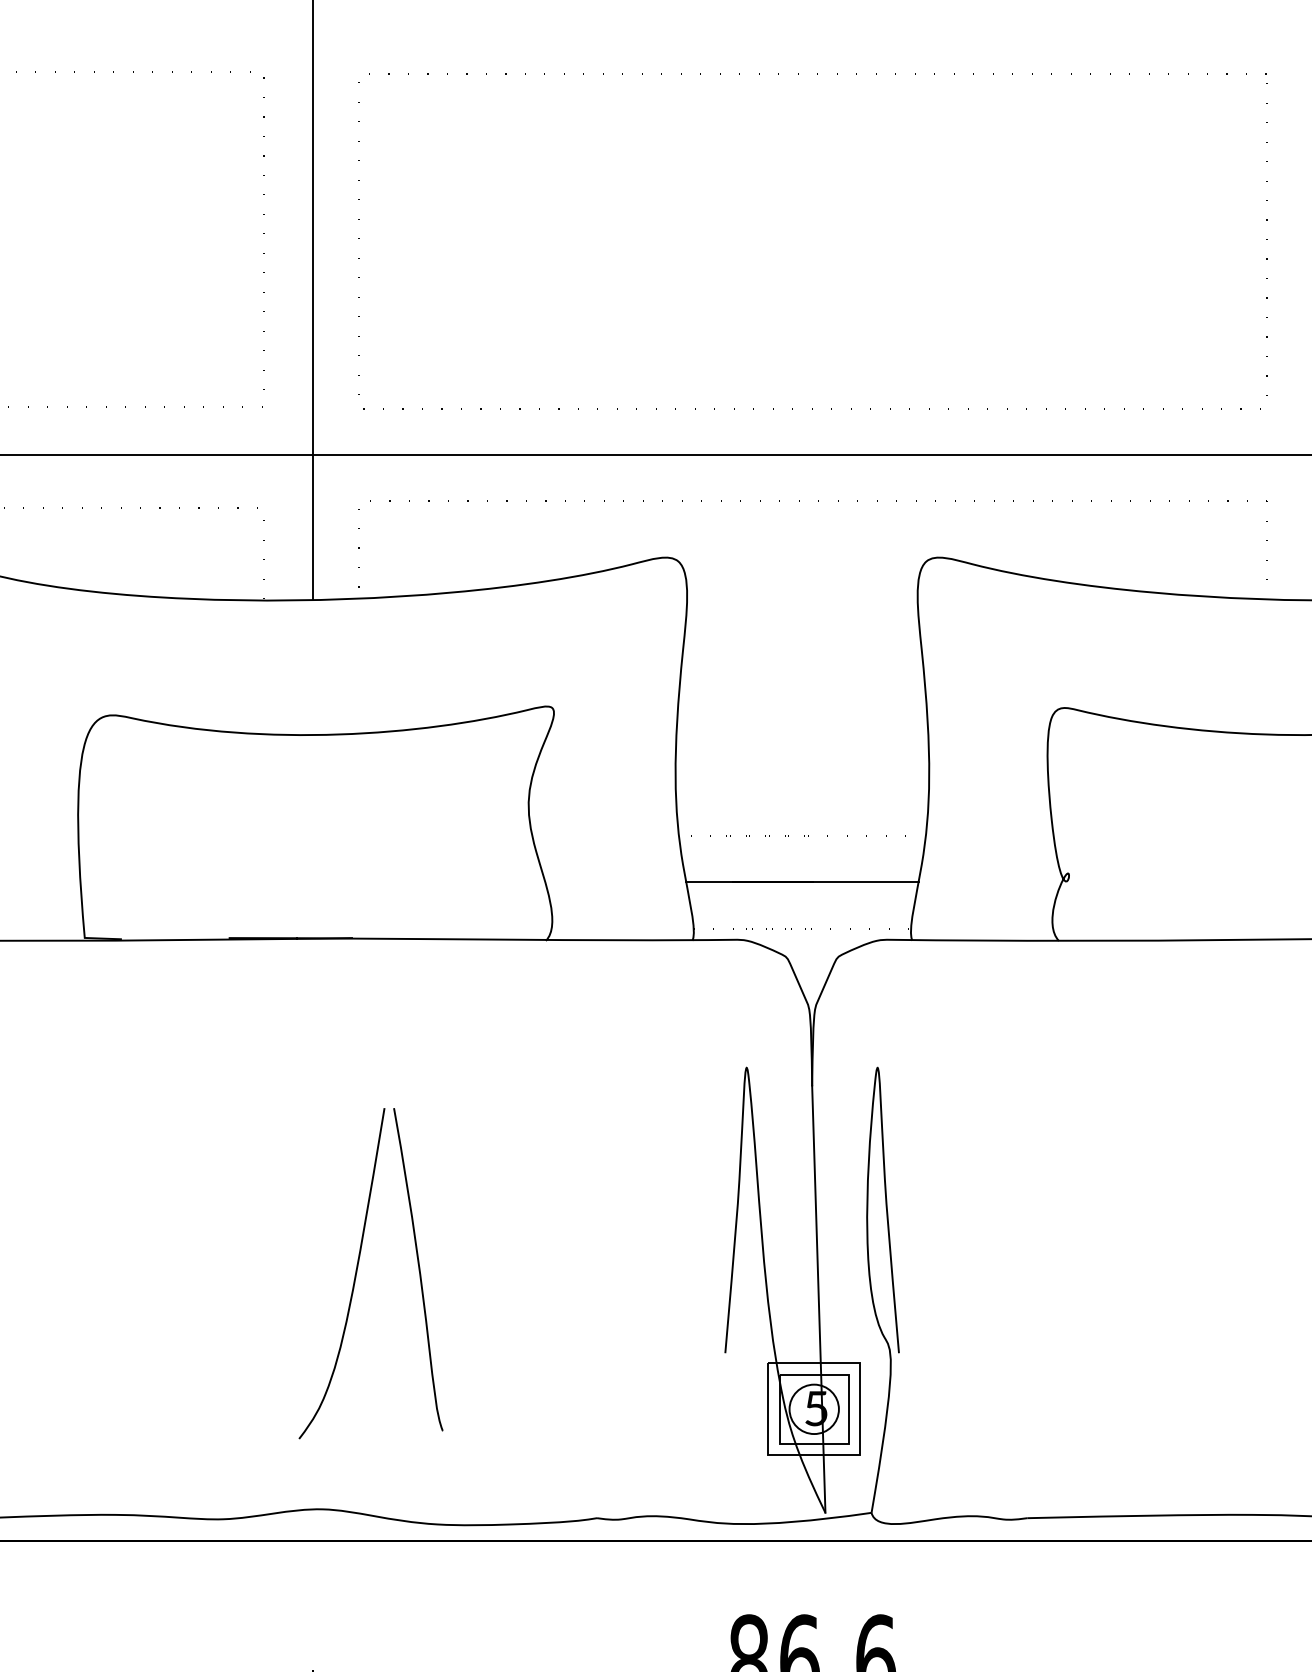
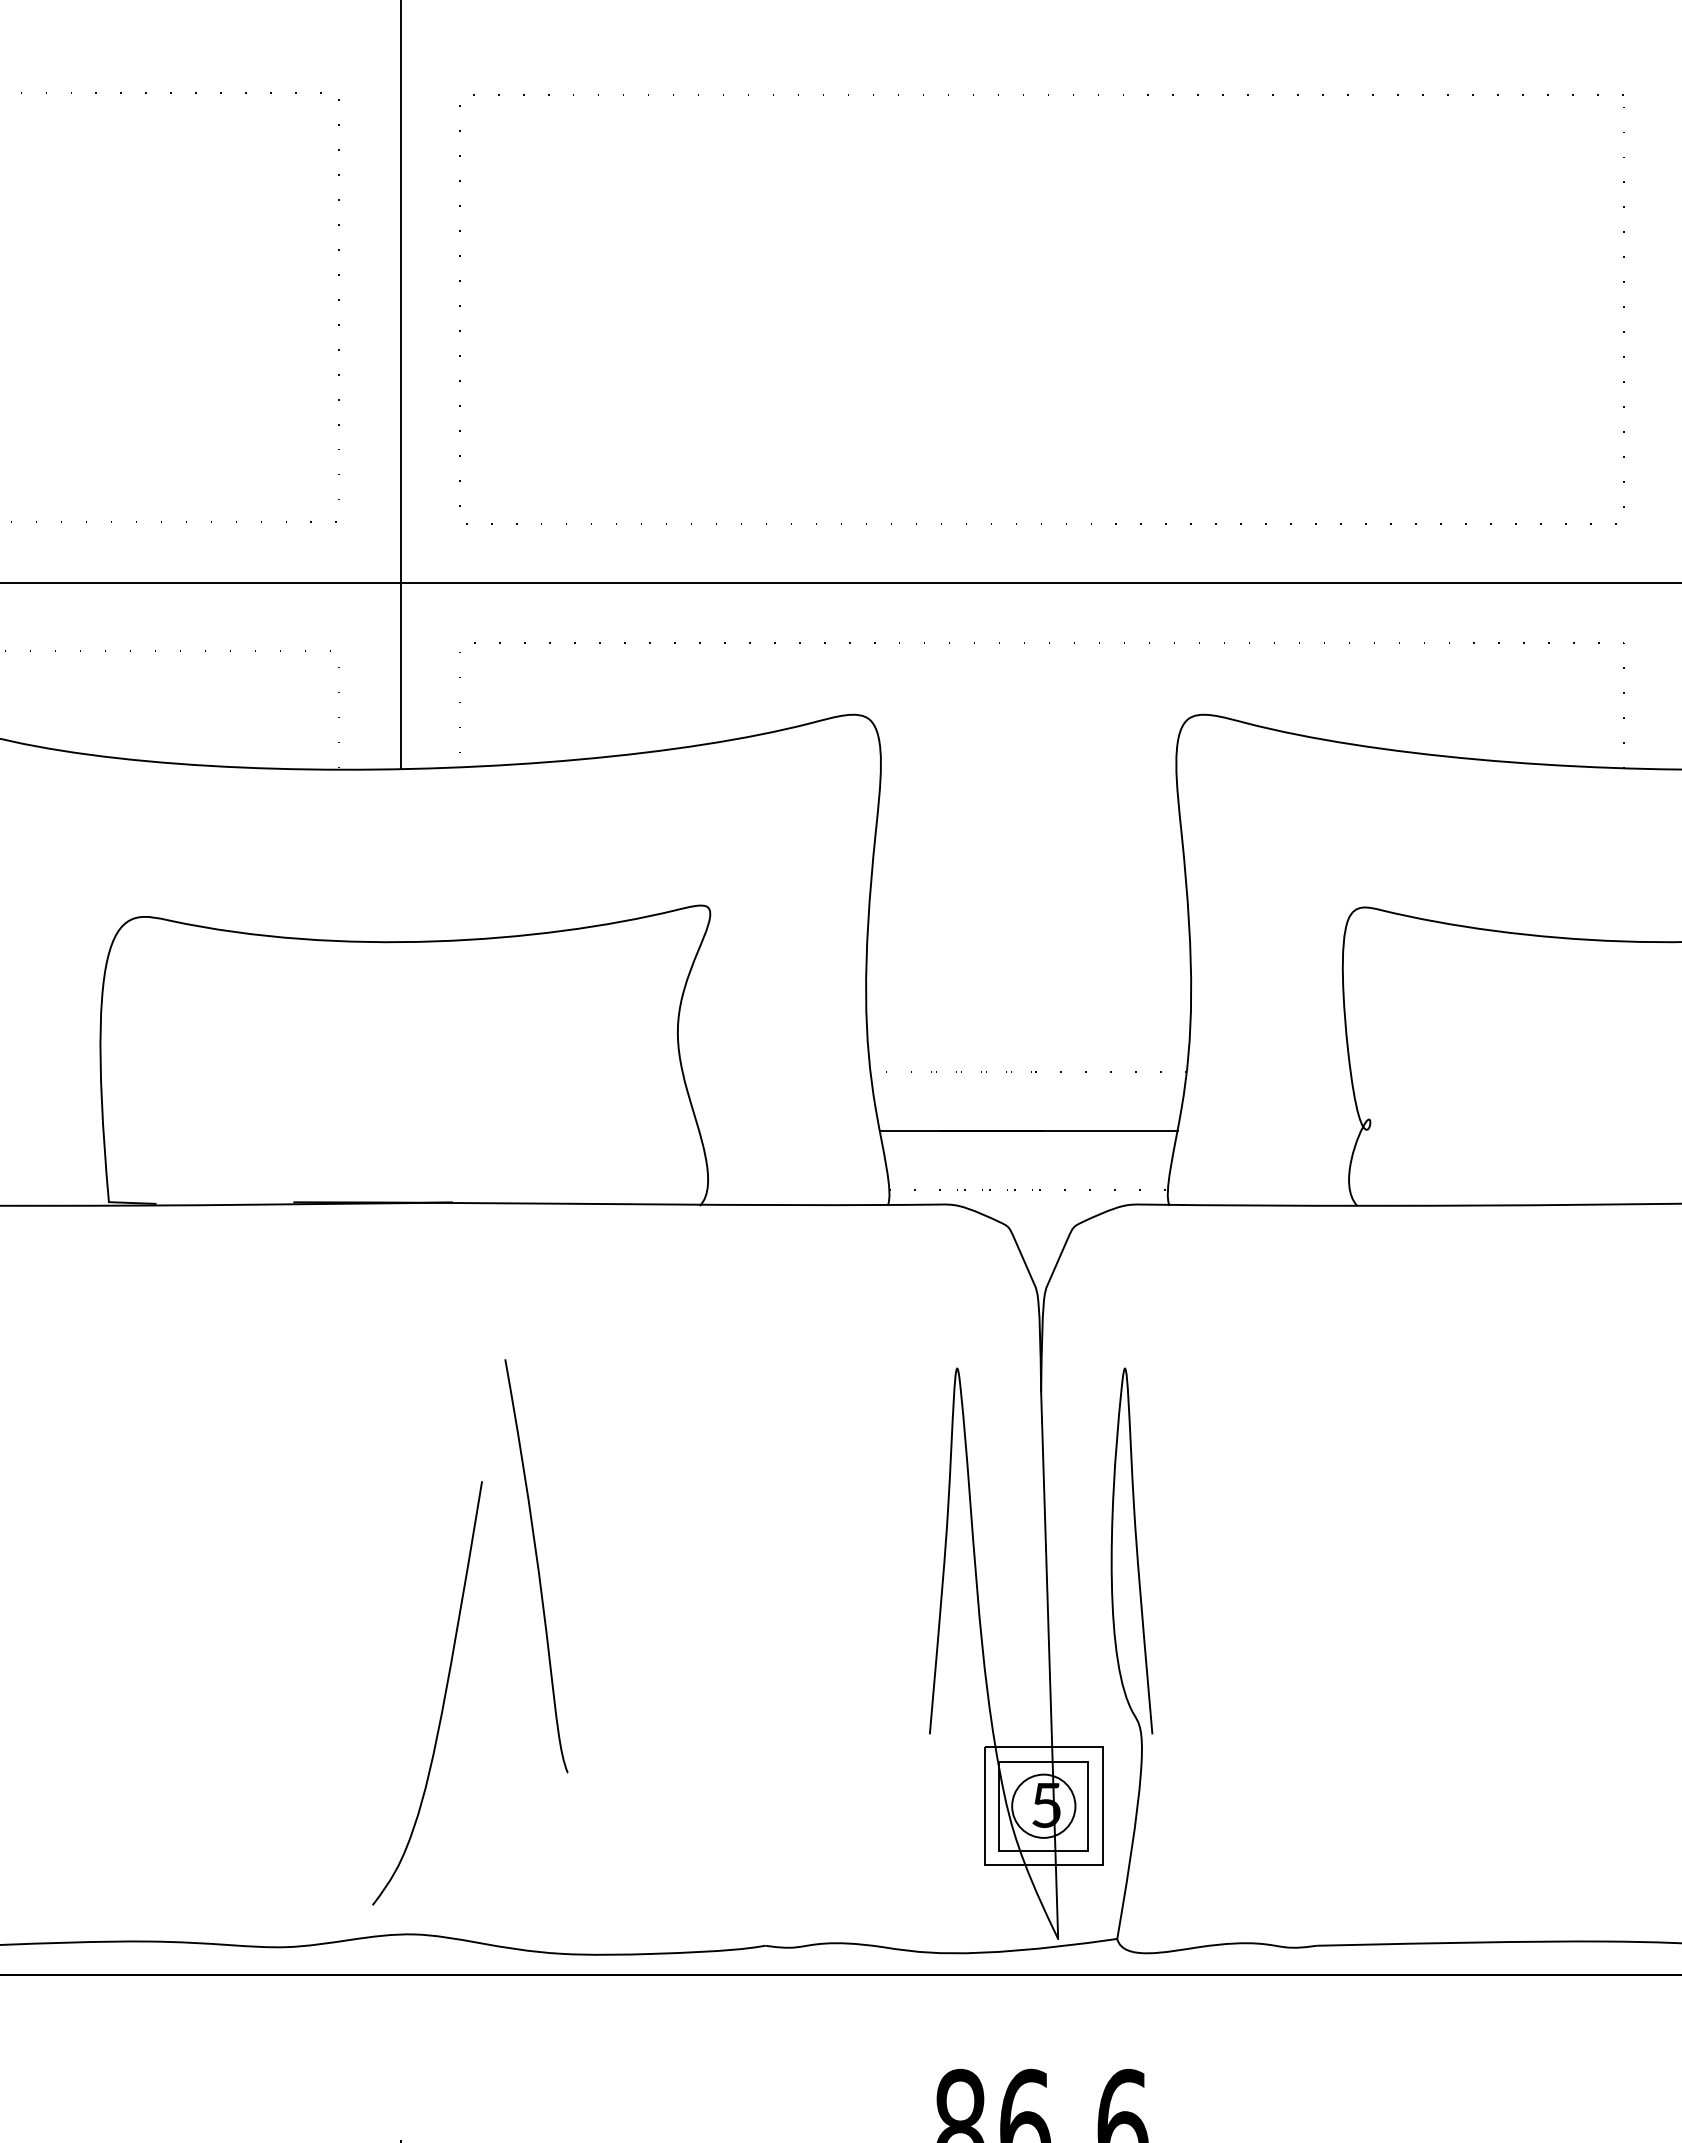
curve: (419, 1269) -> (537, 1566), moved
curve: (354, 1276) -> (443, 1697), moved

